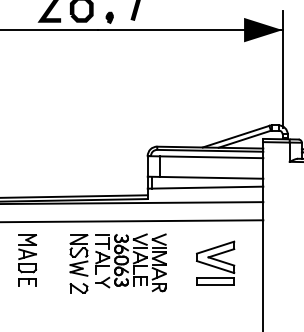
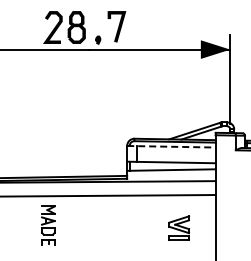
line: (205, 156) -> (171, 146), solid -> dashed
part: (27, 260) -> (48, 225), moved
part: (118, 262) -> (104, 227), removed
part: (214, 262) -> (178, 227), size x0.7

